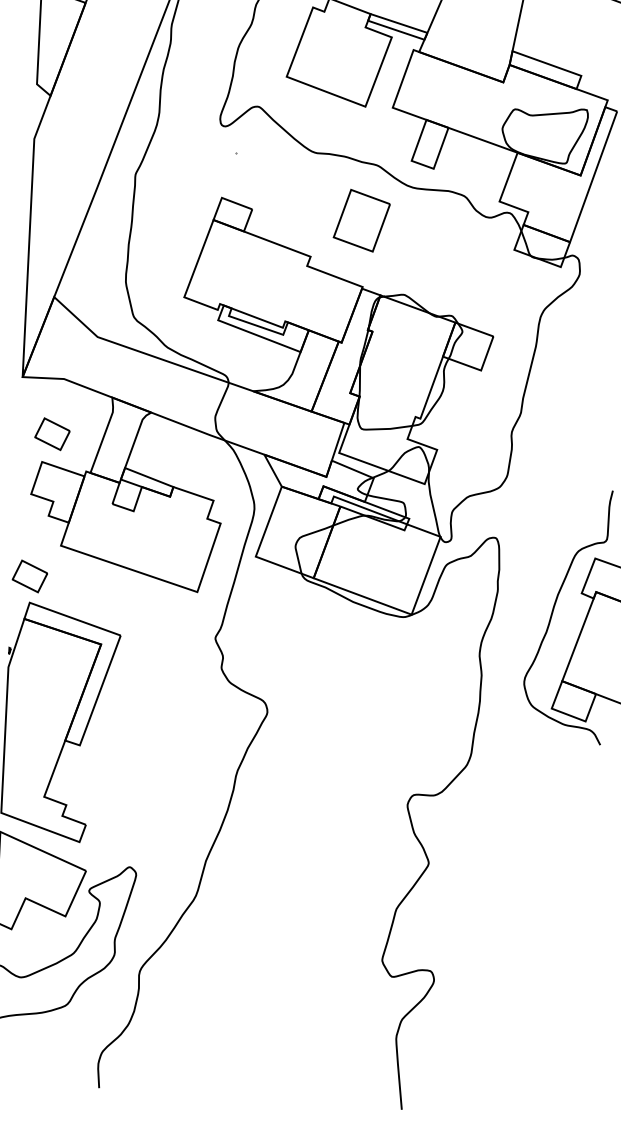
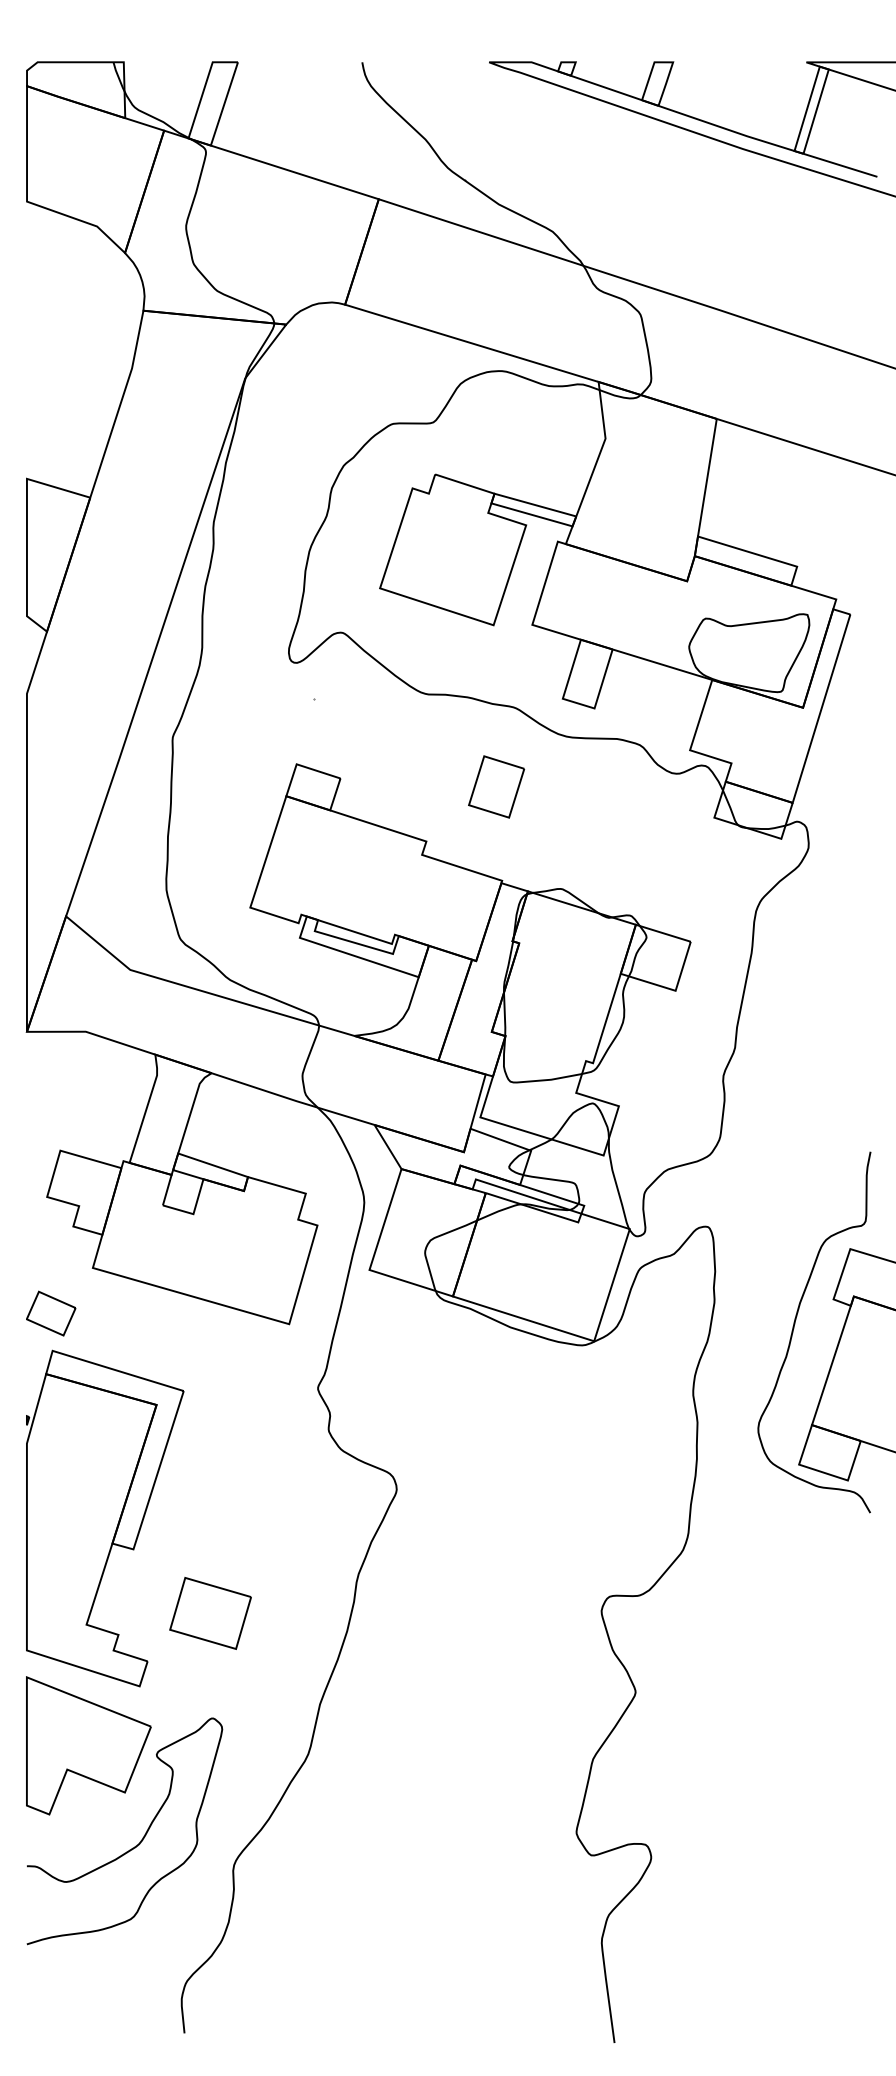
part: (361, 220) -> (496, 786), size x0.71
part: (52, 434) -> (73, 1110), removed
part: (131, 793) -> (210, 1613), added

